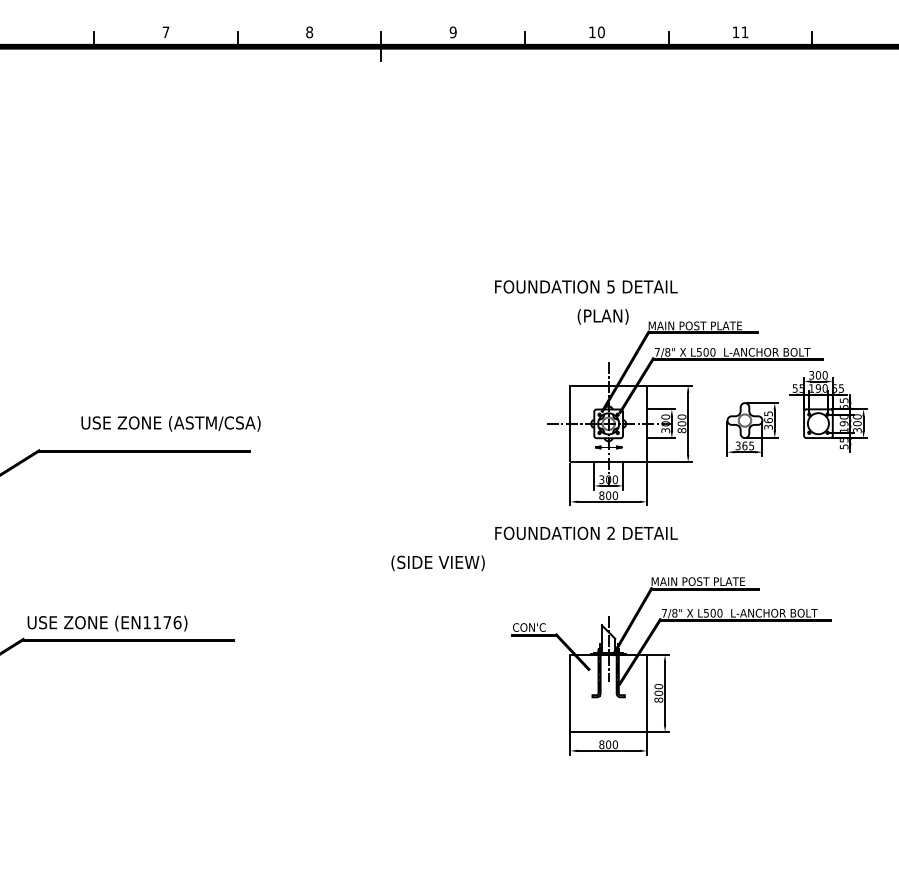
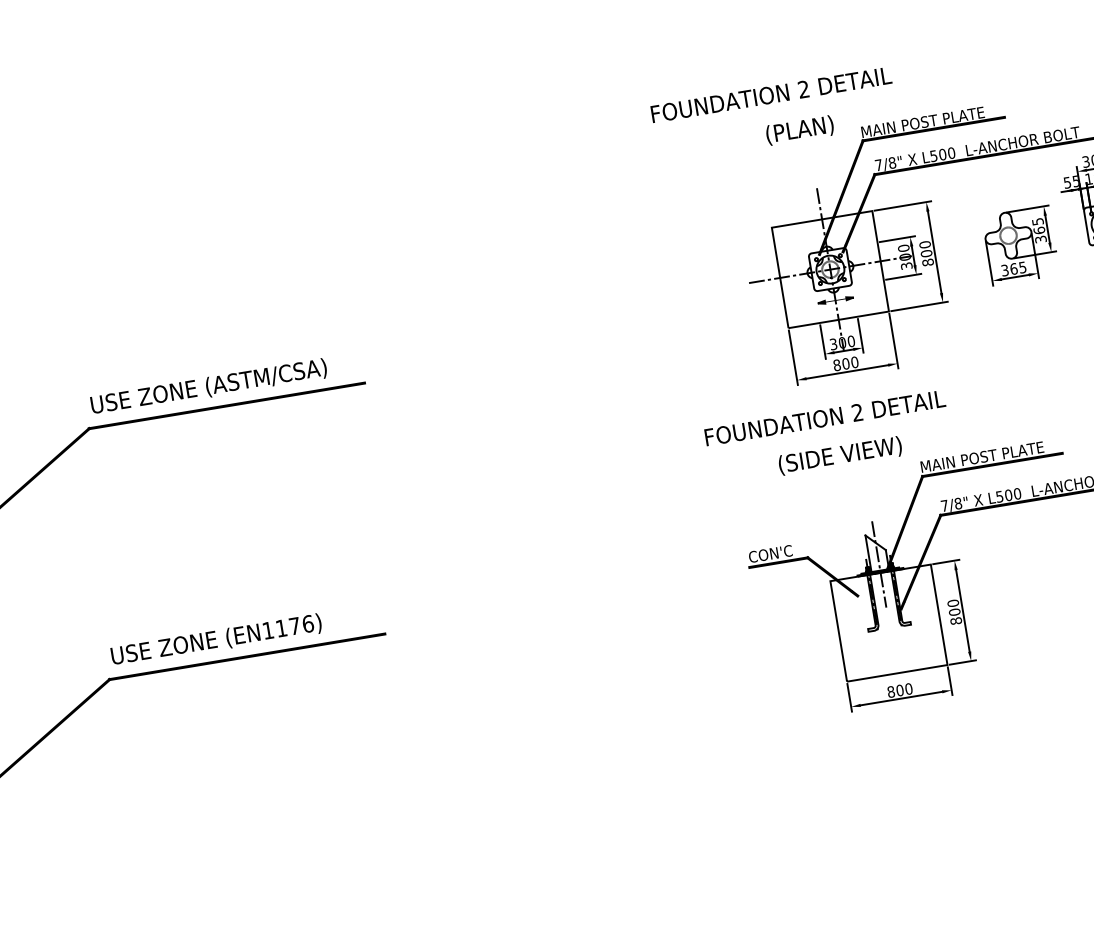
text: (610, 286) -> (803, 89), 5 -> 2
text: (170, 423) -> (208, 386), moved
text: (437, 563) -> (839, 456), moved

